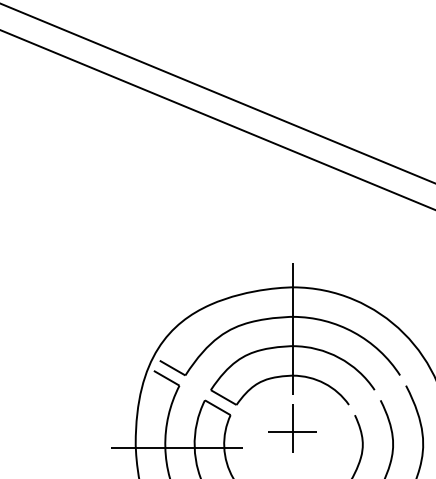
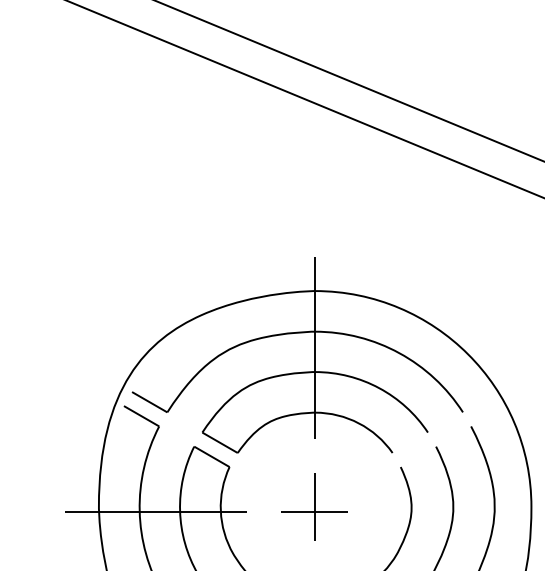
part: (292, 428) -> (314, 507), moved

